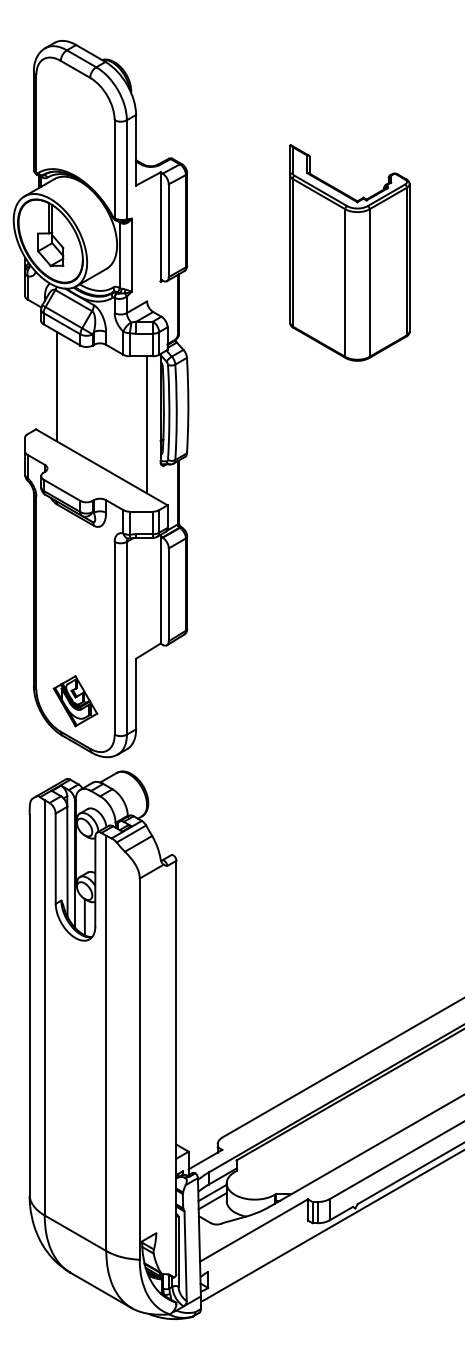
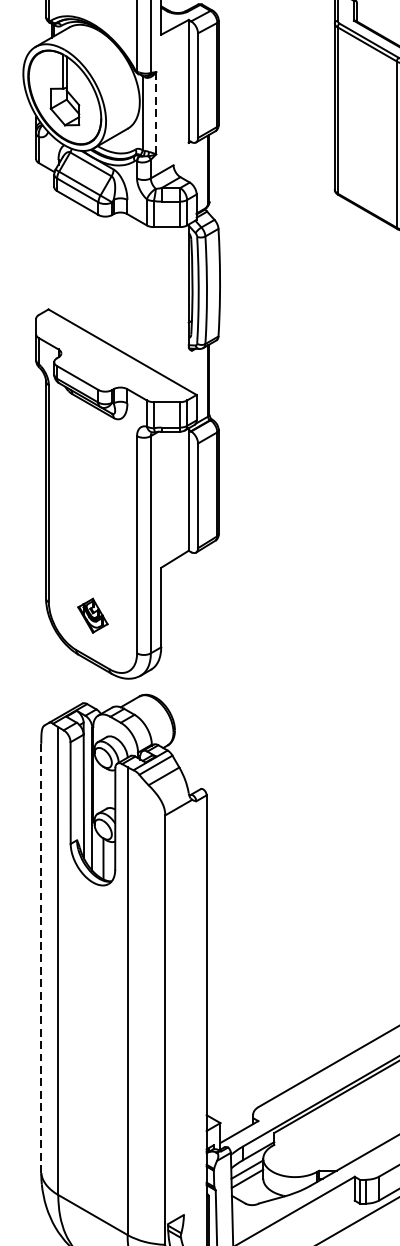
line: (131, 255) -> (156, 113), solid -> dashed
line: (56, 386) -> (71, 261), removed
line: (147, 424) -> (174, 303), removed
part: (75, 701) -> (92, 615), size x0.6
line: (29, 1005) -> (41, 958), solid -> dashed

